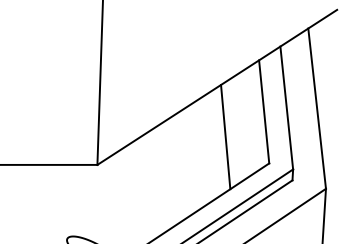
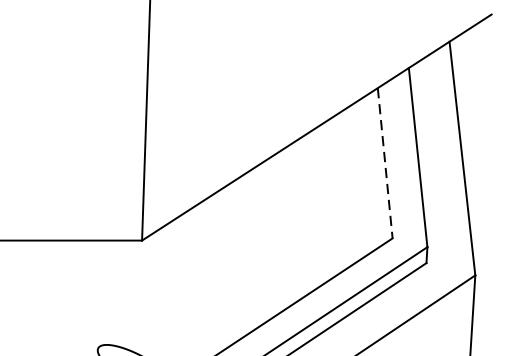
line: (264, 111) -> (385, 162), solid -> dashed
line: (225, 136) -> (328, 199), removed

